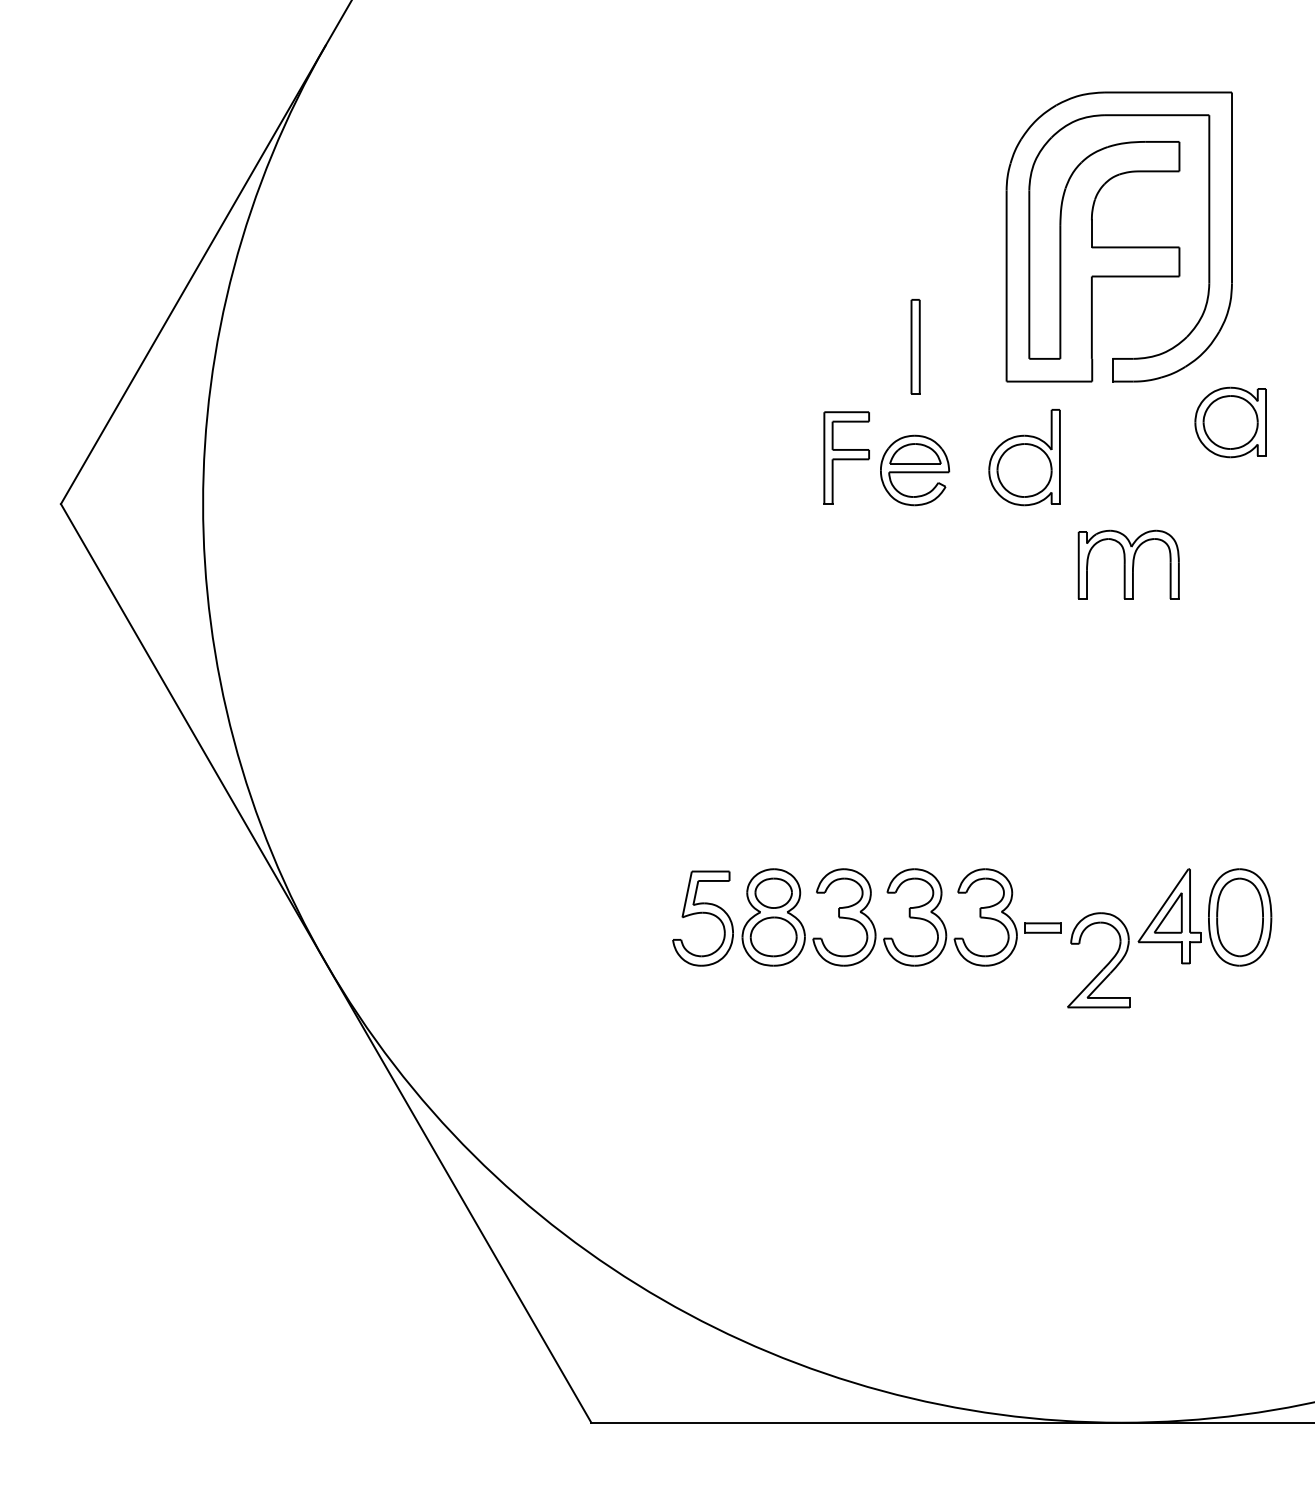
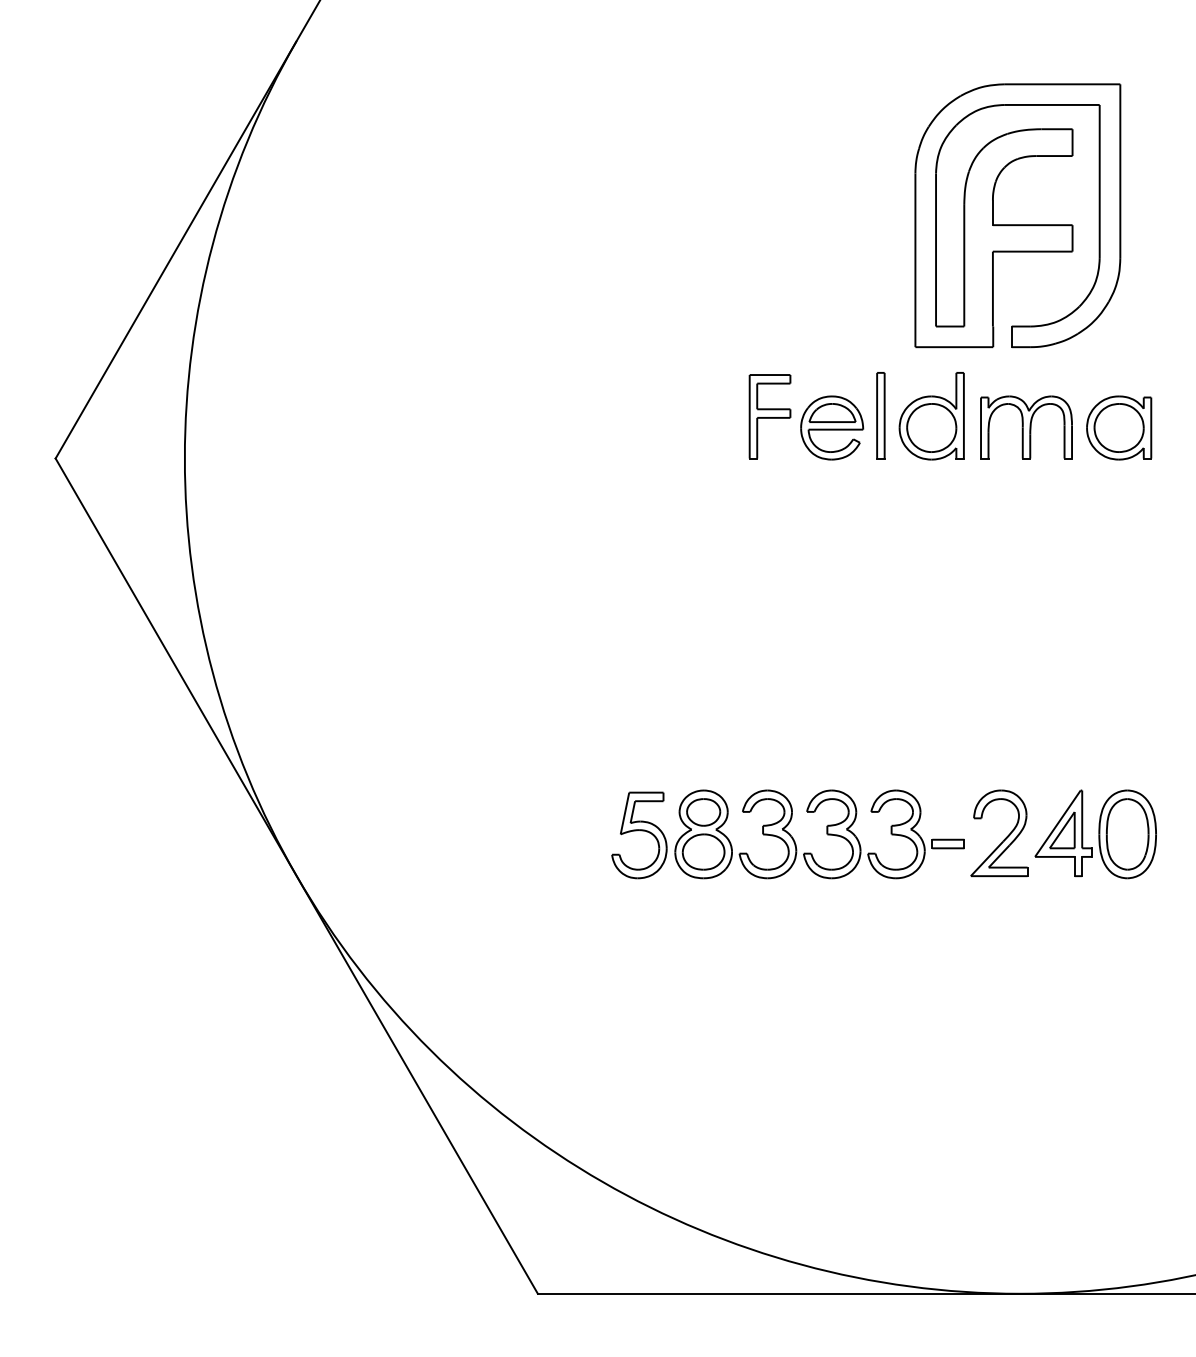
part: (915, 346) -> (880, 415), moved
part: (1230, 422) -> (1118, 428), moved
part: (1128, 564) -> (1026, 427), moved
part: (1104, 966) -> (1004, 838), moved

